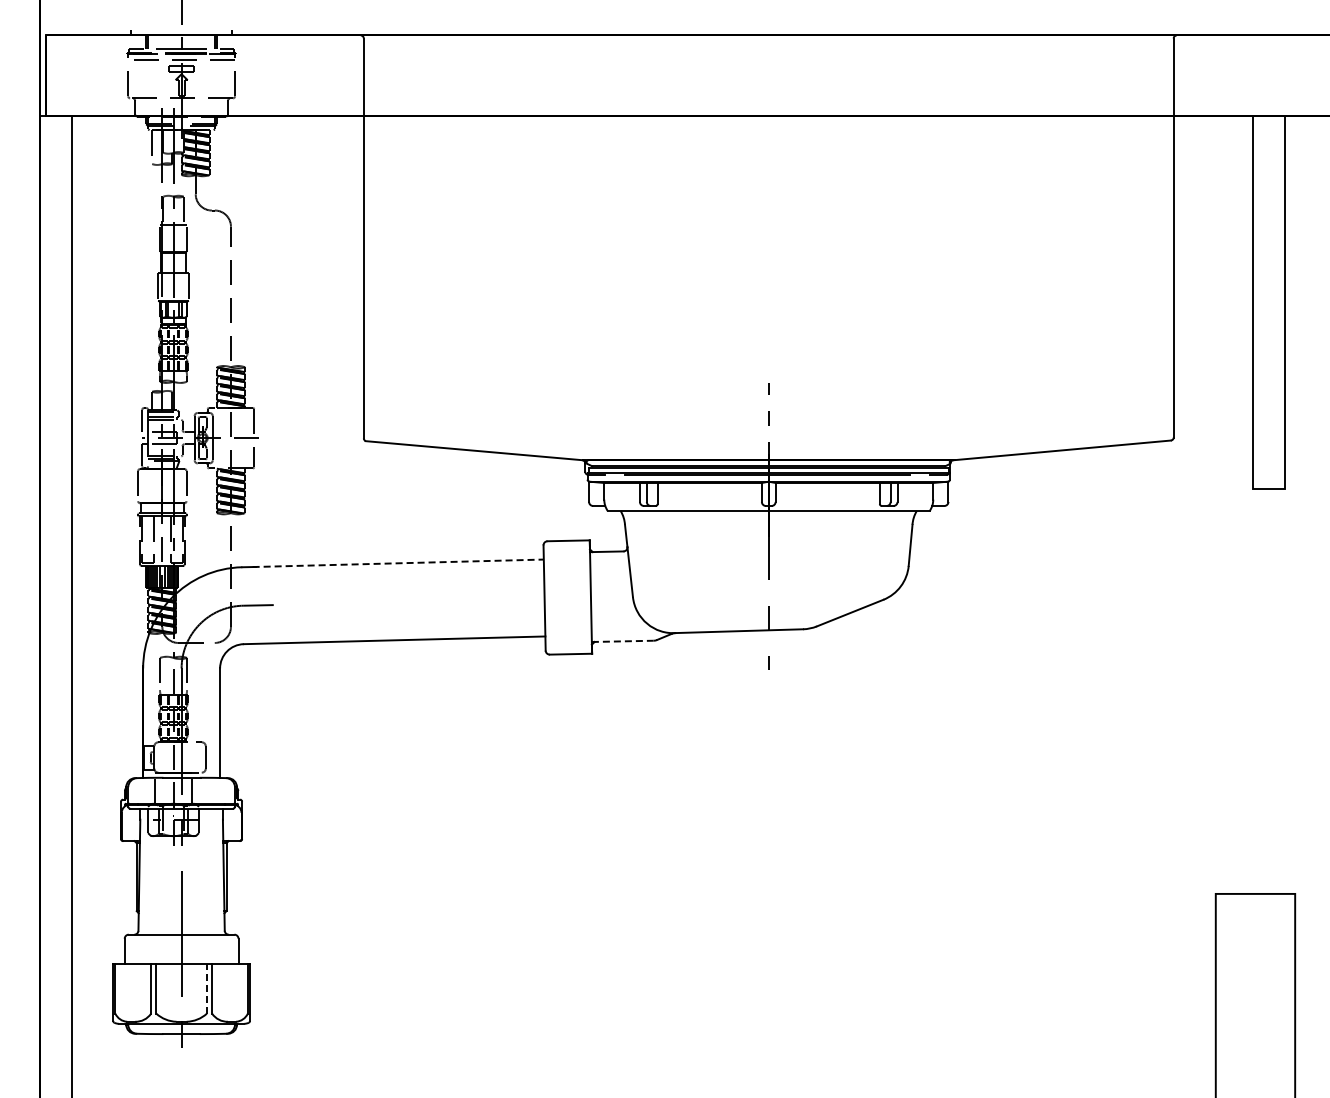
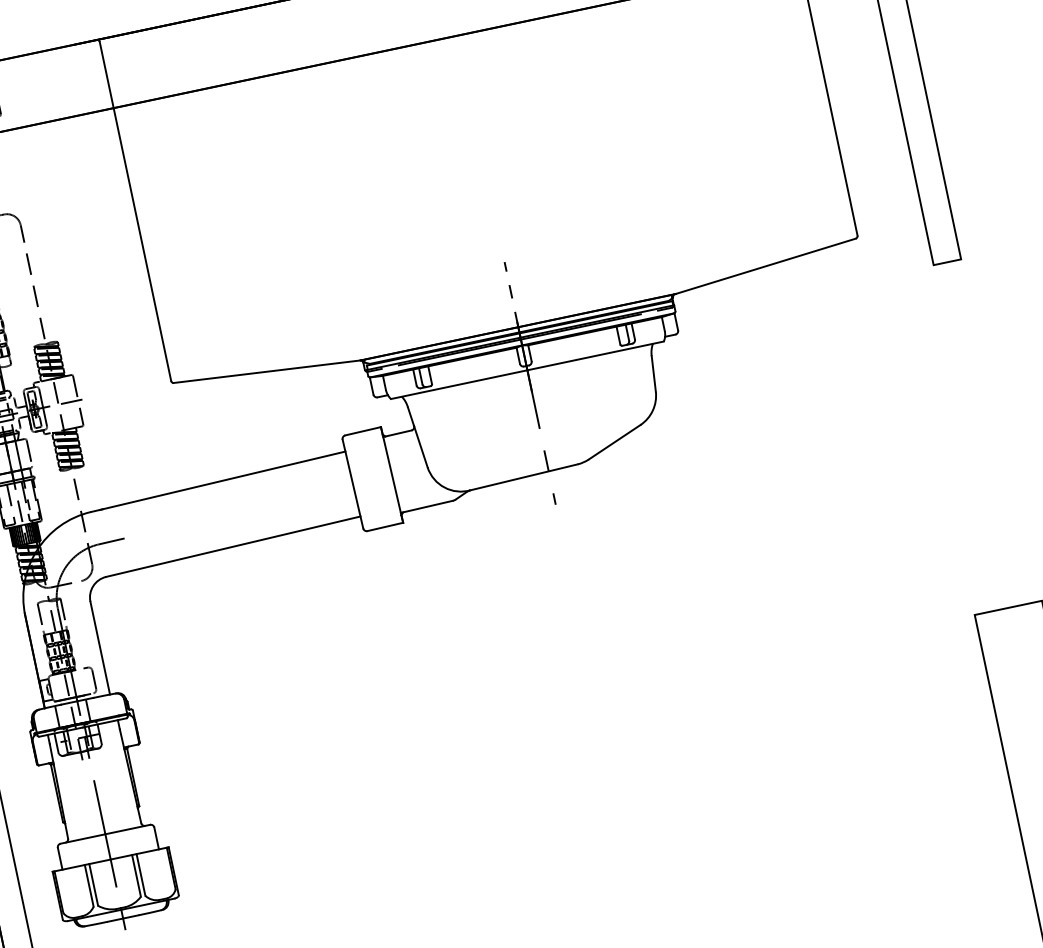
line: (398, 563) -> (222, 480), dashed -> solid
line: (622, 641) -> (426, 506), dashed -> solid
line: (206, 989) -> (136, 876), dashed -> solid

